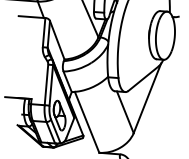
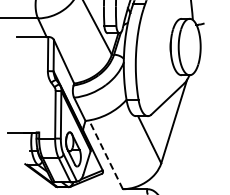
line: (86, 122) -> (105, 154), solid -> dashed

